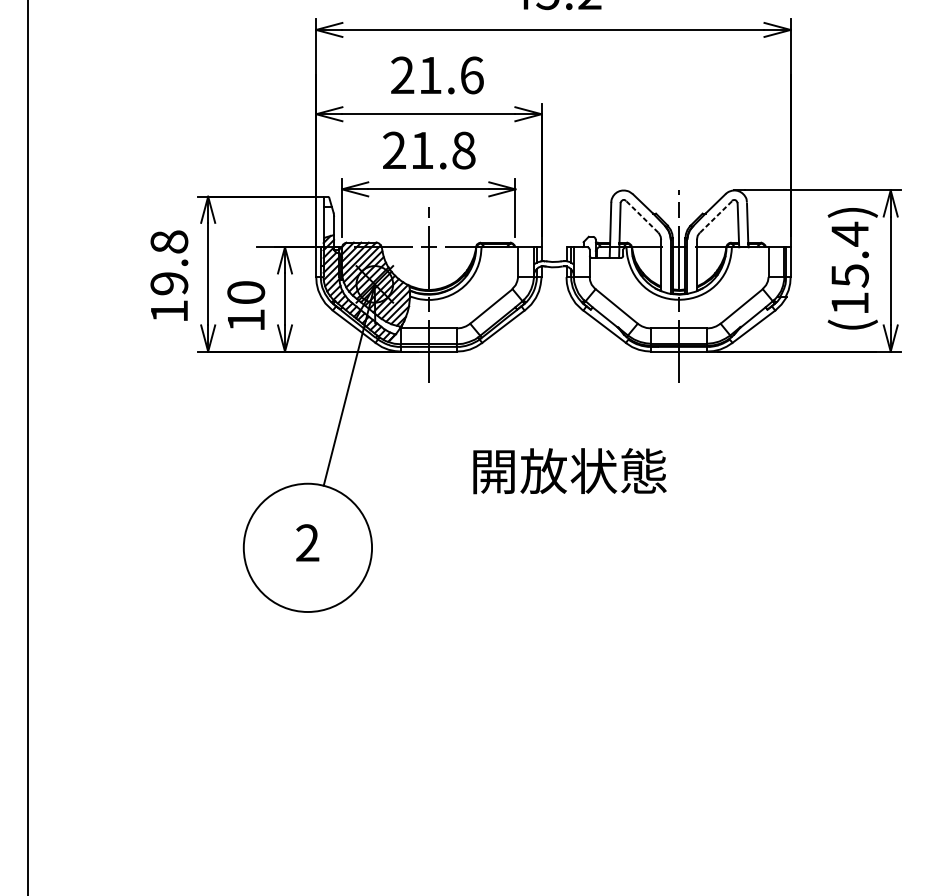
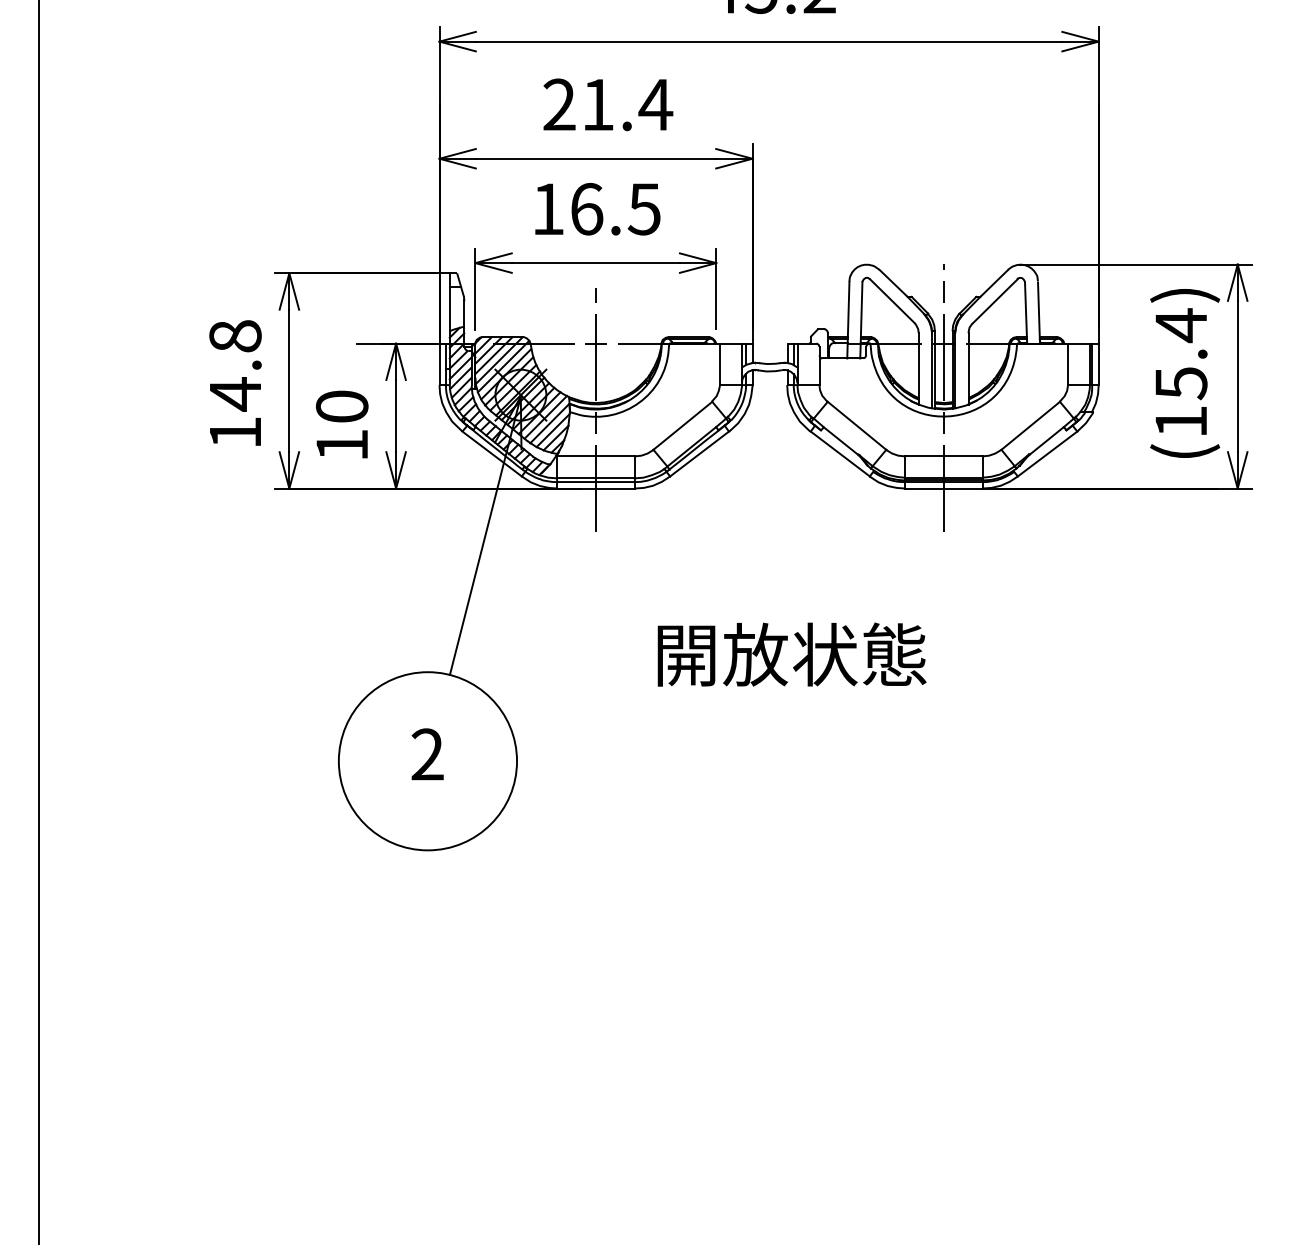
text: (471, 75) -> (655, 104), 21.6 -> 21.4
text: (429, 150) -> (596, 208), 21.8 -> 16.5
line: (642, 216) -> (892, 300), dashed -> solid
line: (716, 216) -> (995, 300), dashed -> solid
text: (169, 283) -> (235, 394), 19.8 -> 14.8

